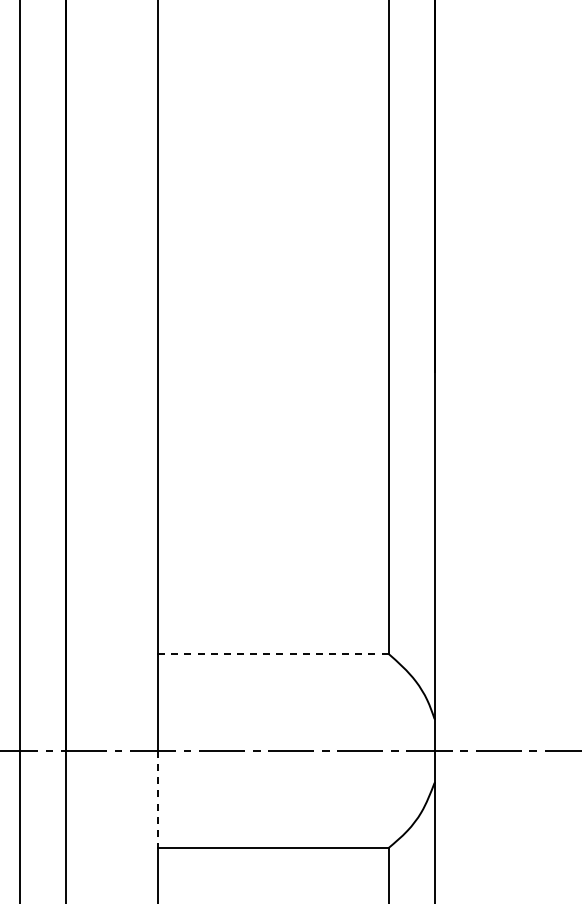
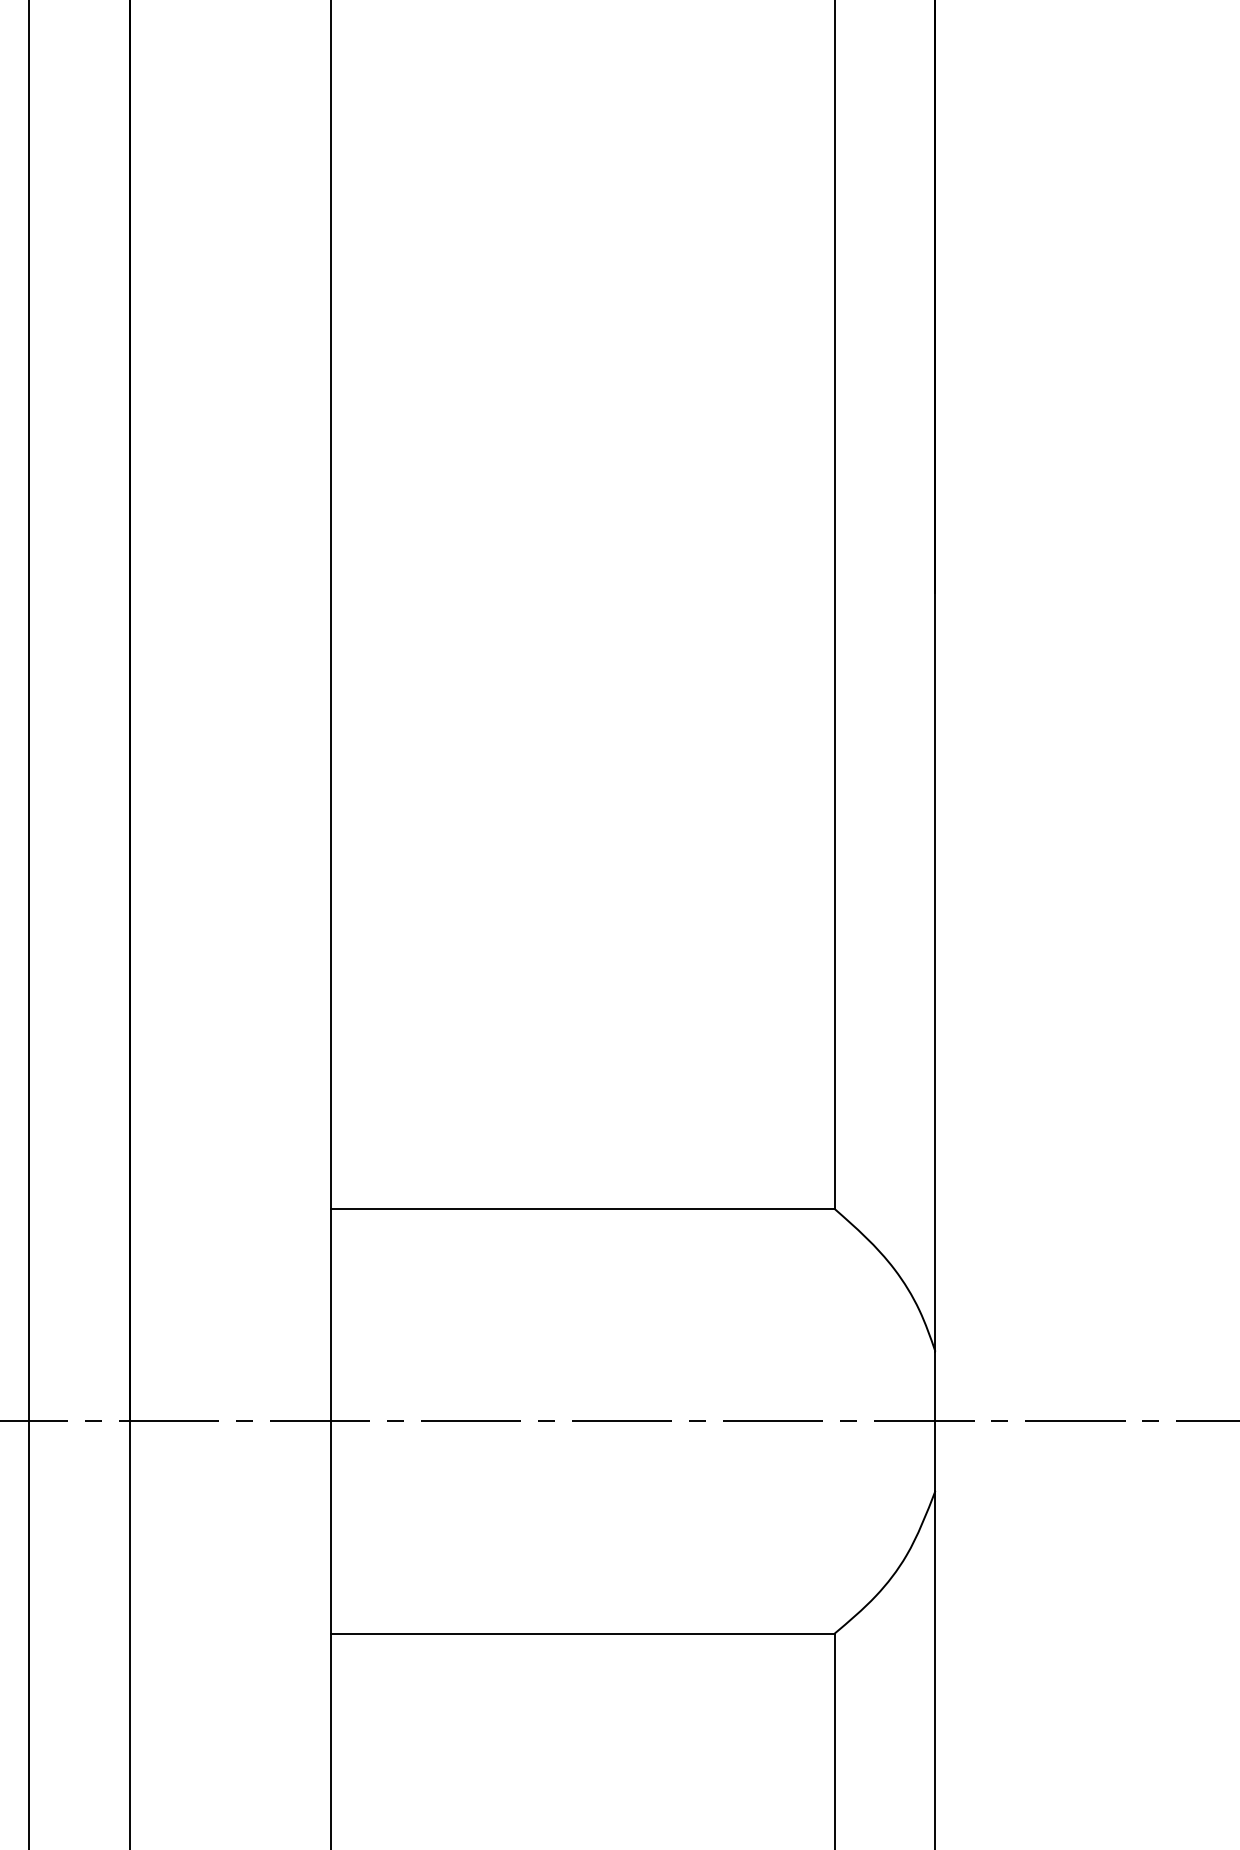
line: (272, 653) -> (581, 1208), dashed -> solid
line: (158, 799) -> (331, 1527), dashed -> solid

